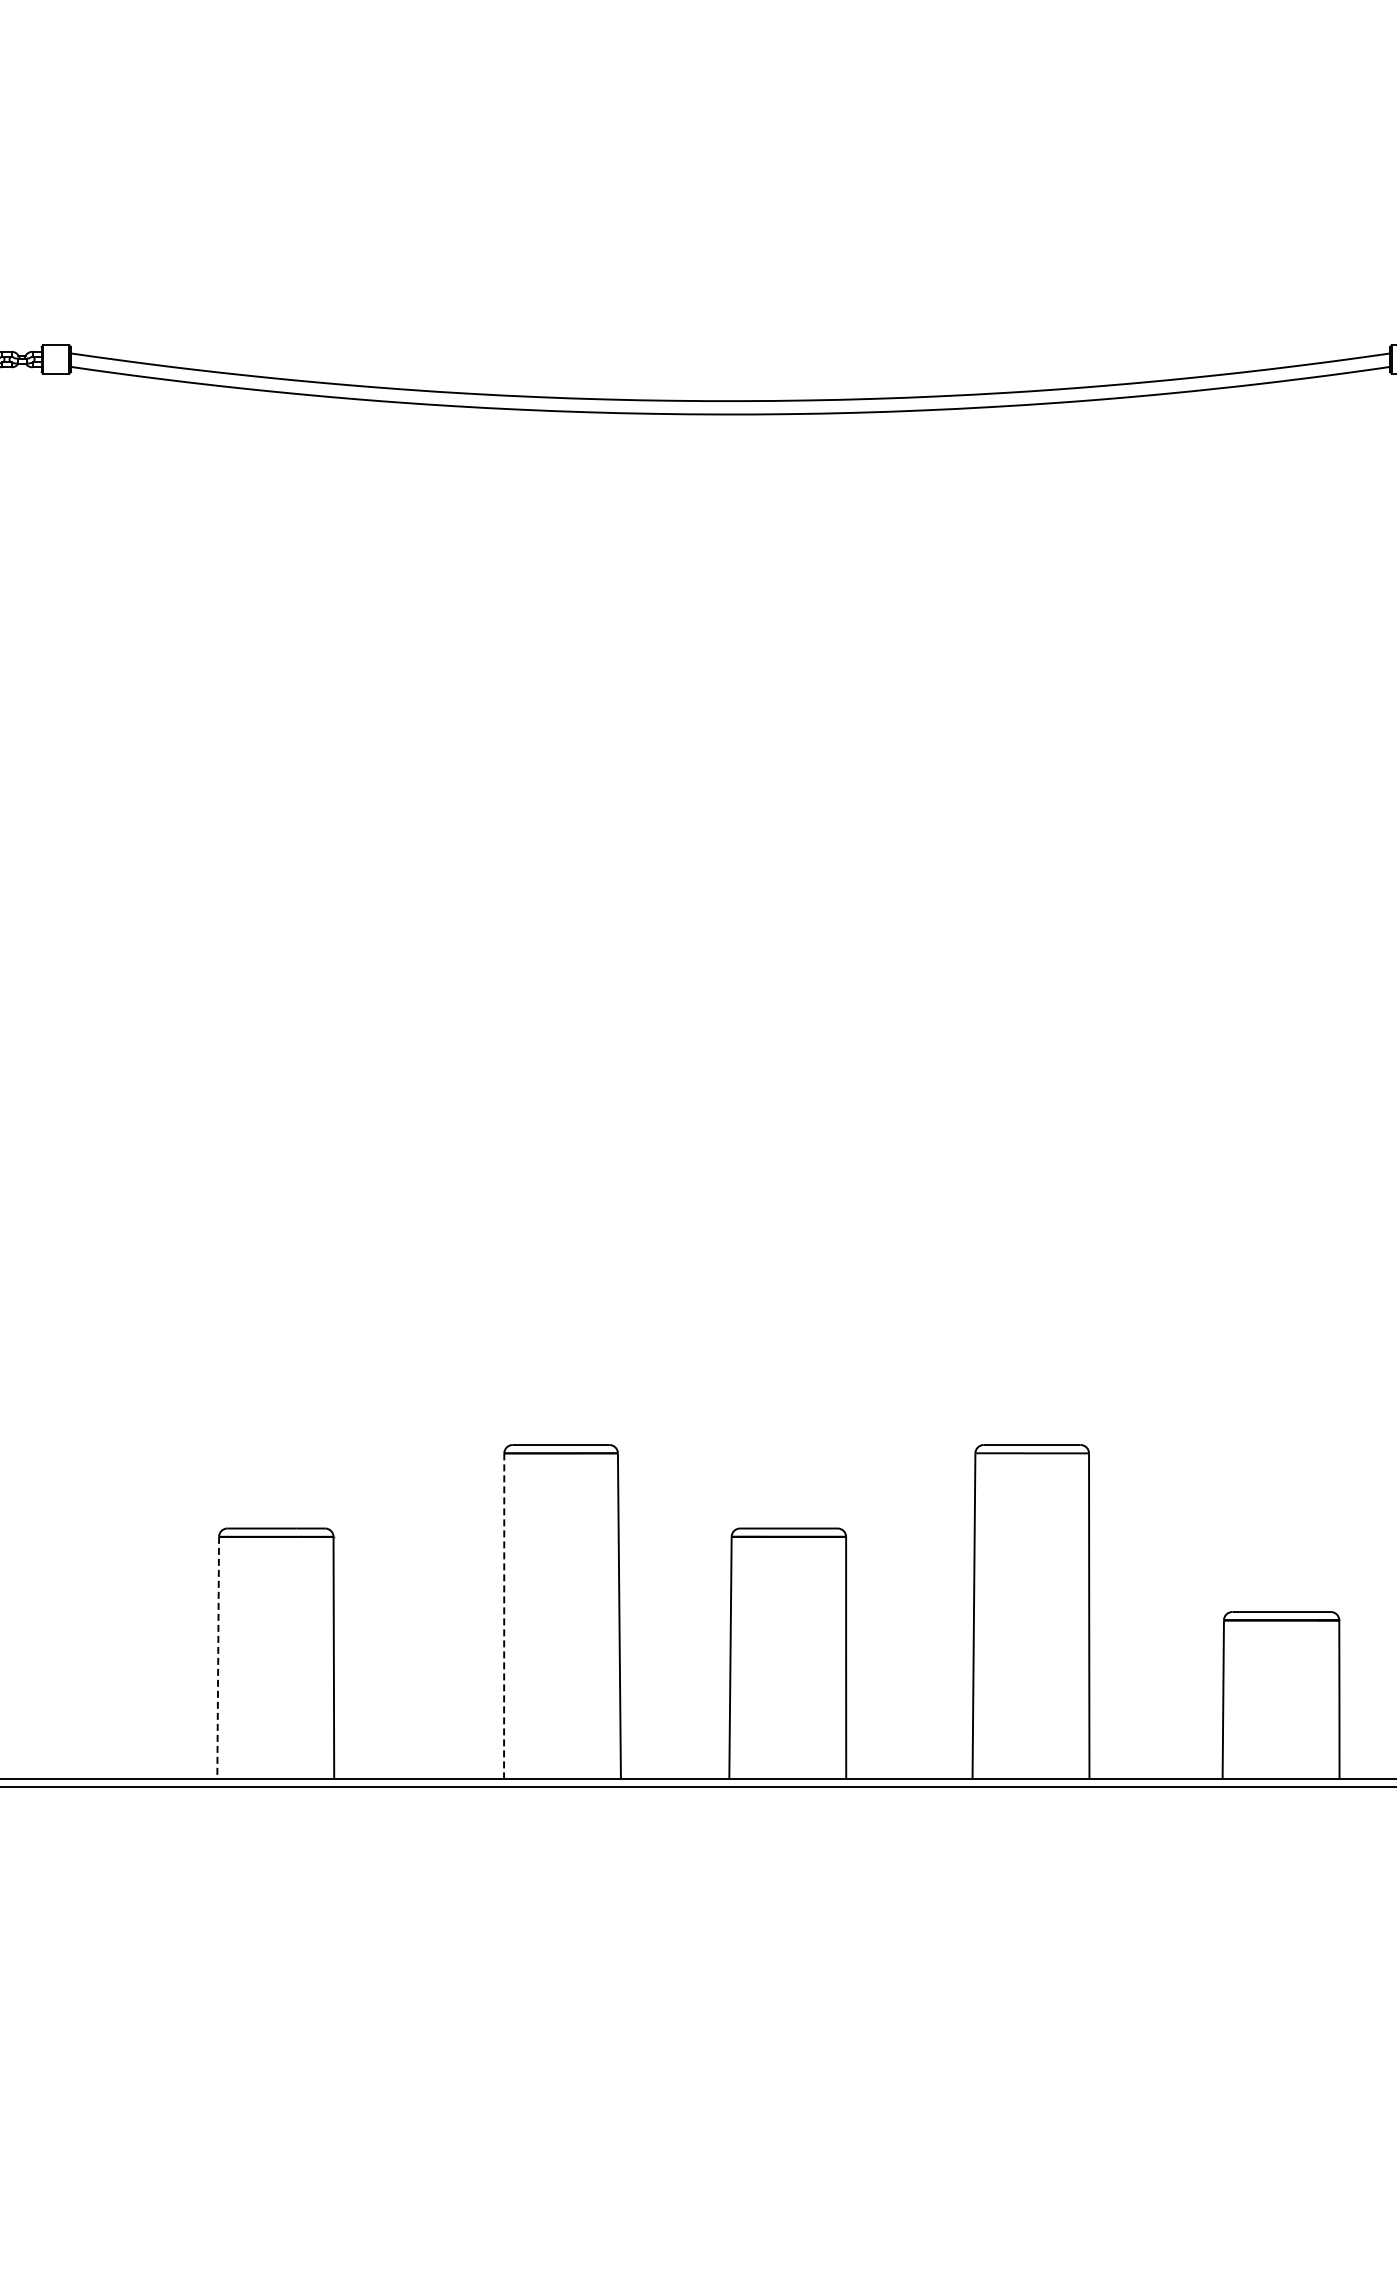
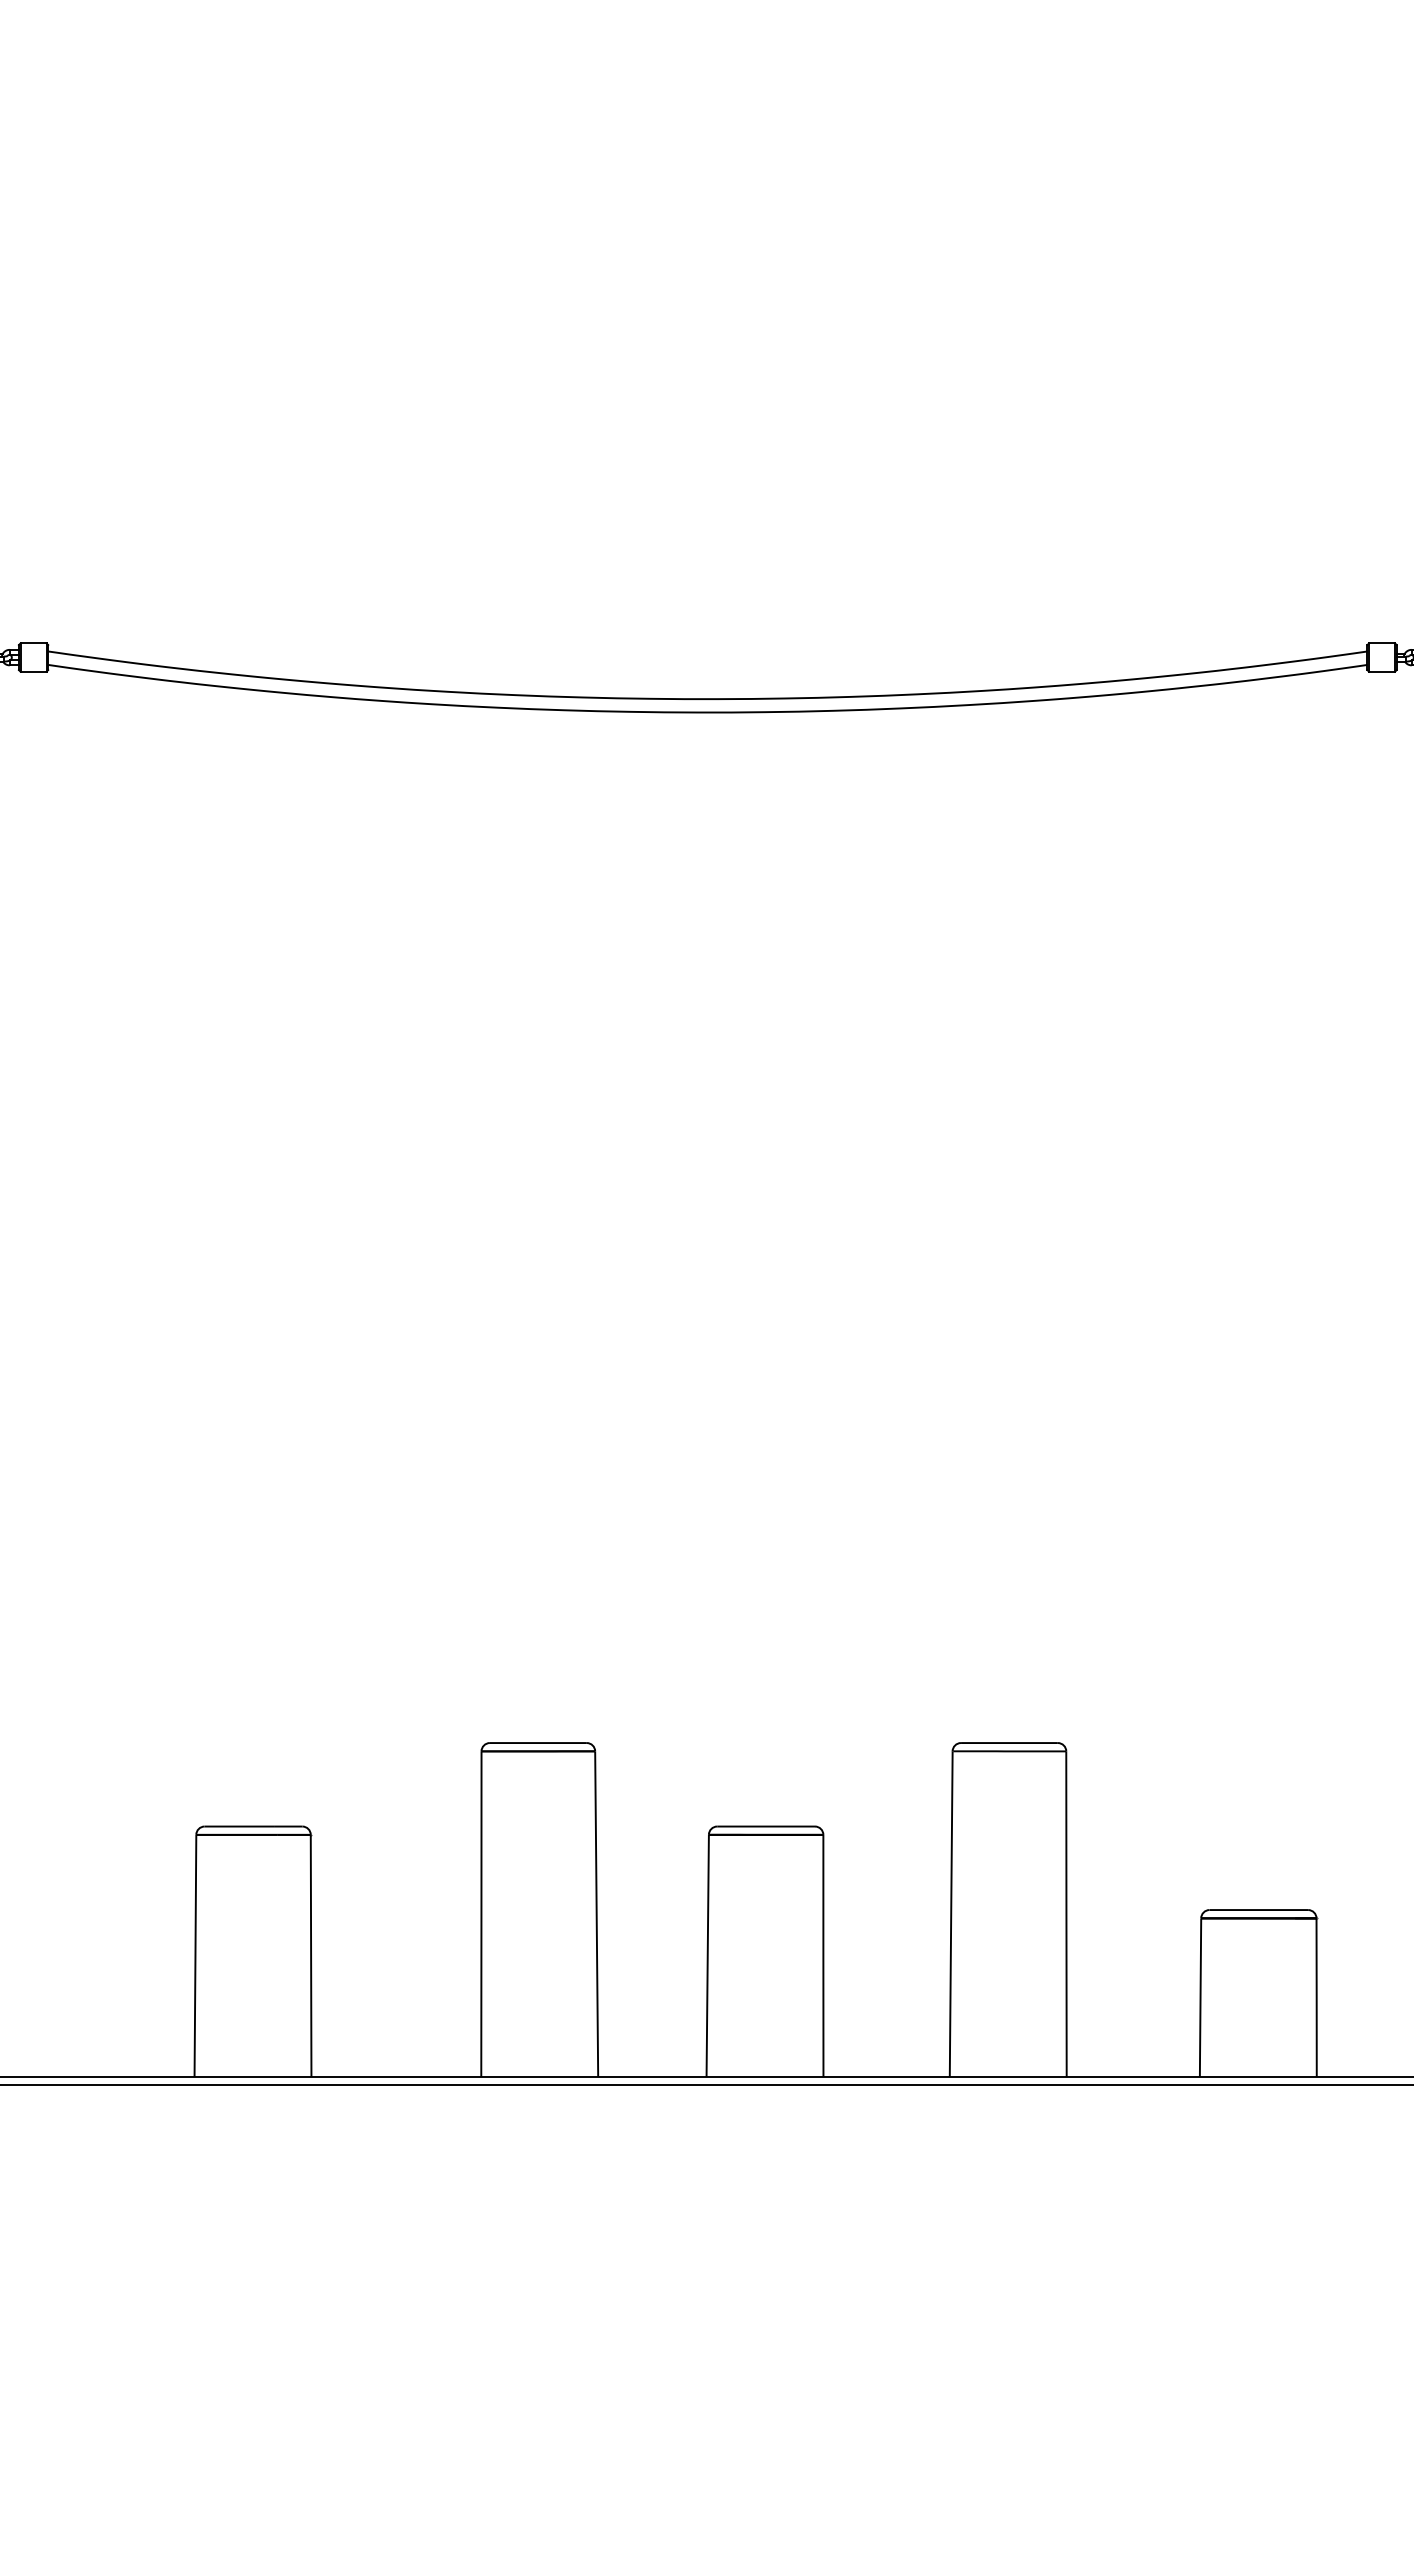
line: (504, 1616) -> (481, 1914), dashed -> solid
line: (218, 1657) -> (195, 1955), dashed -> solid

